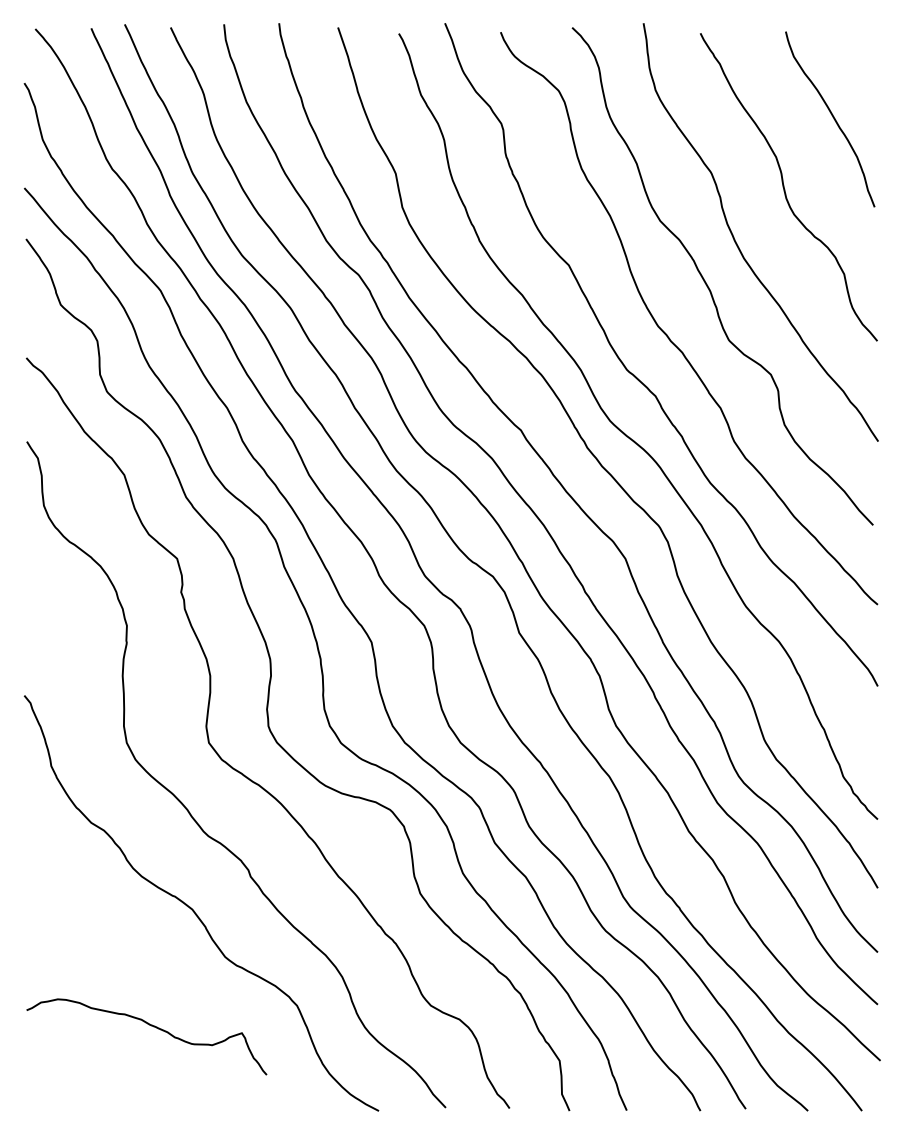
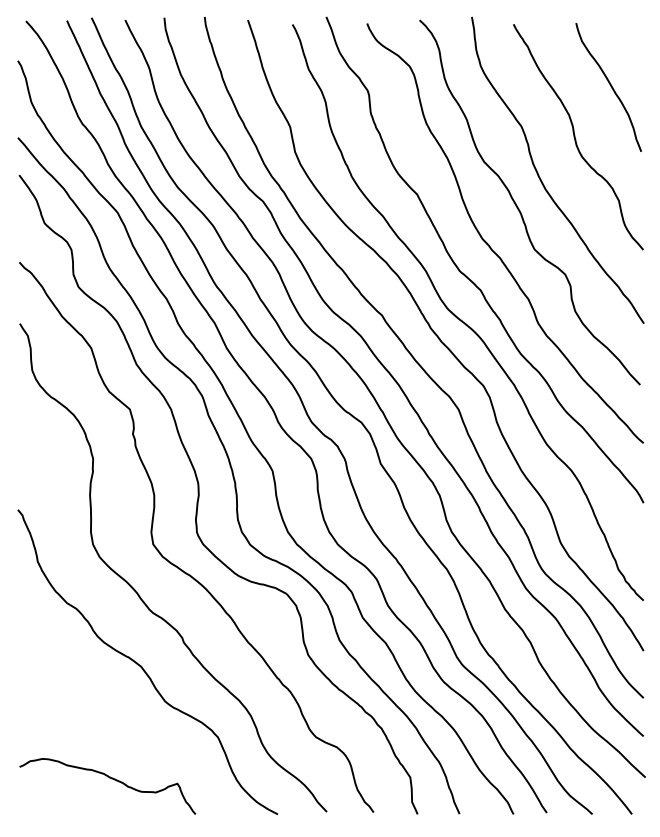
curve: (151, 1026) -> (111, 778), moved

